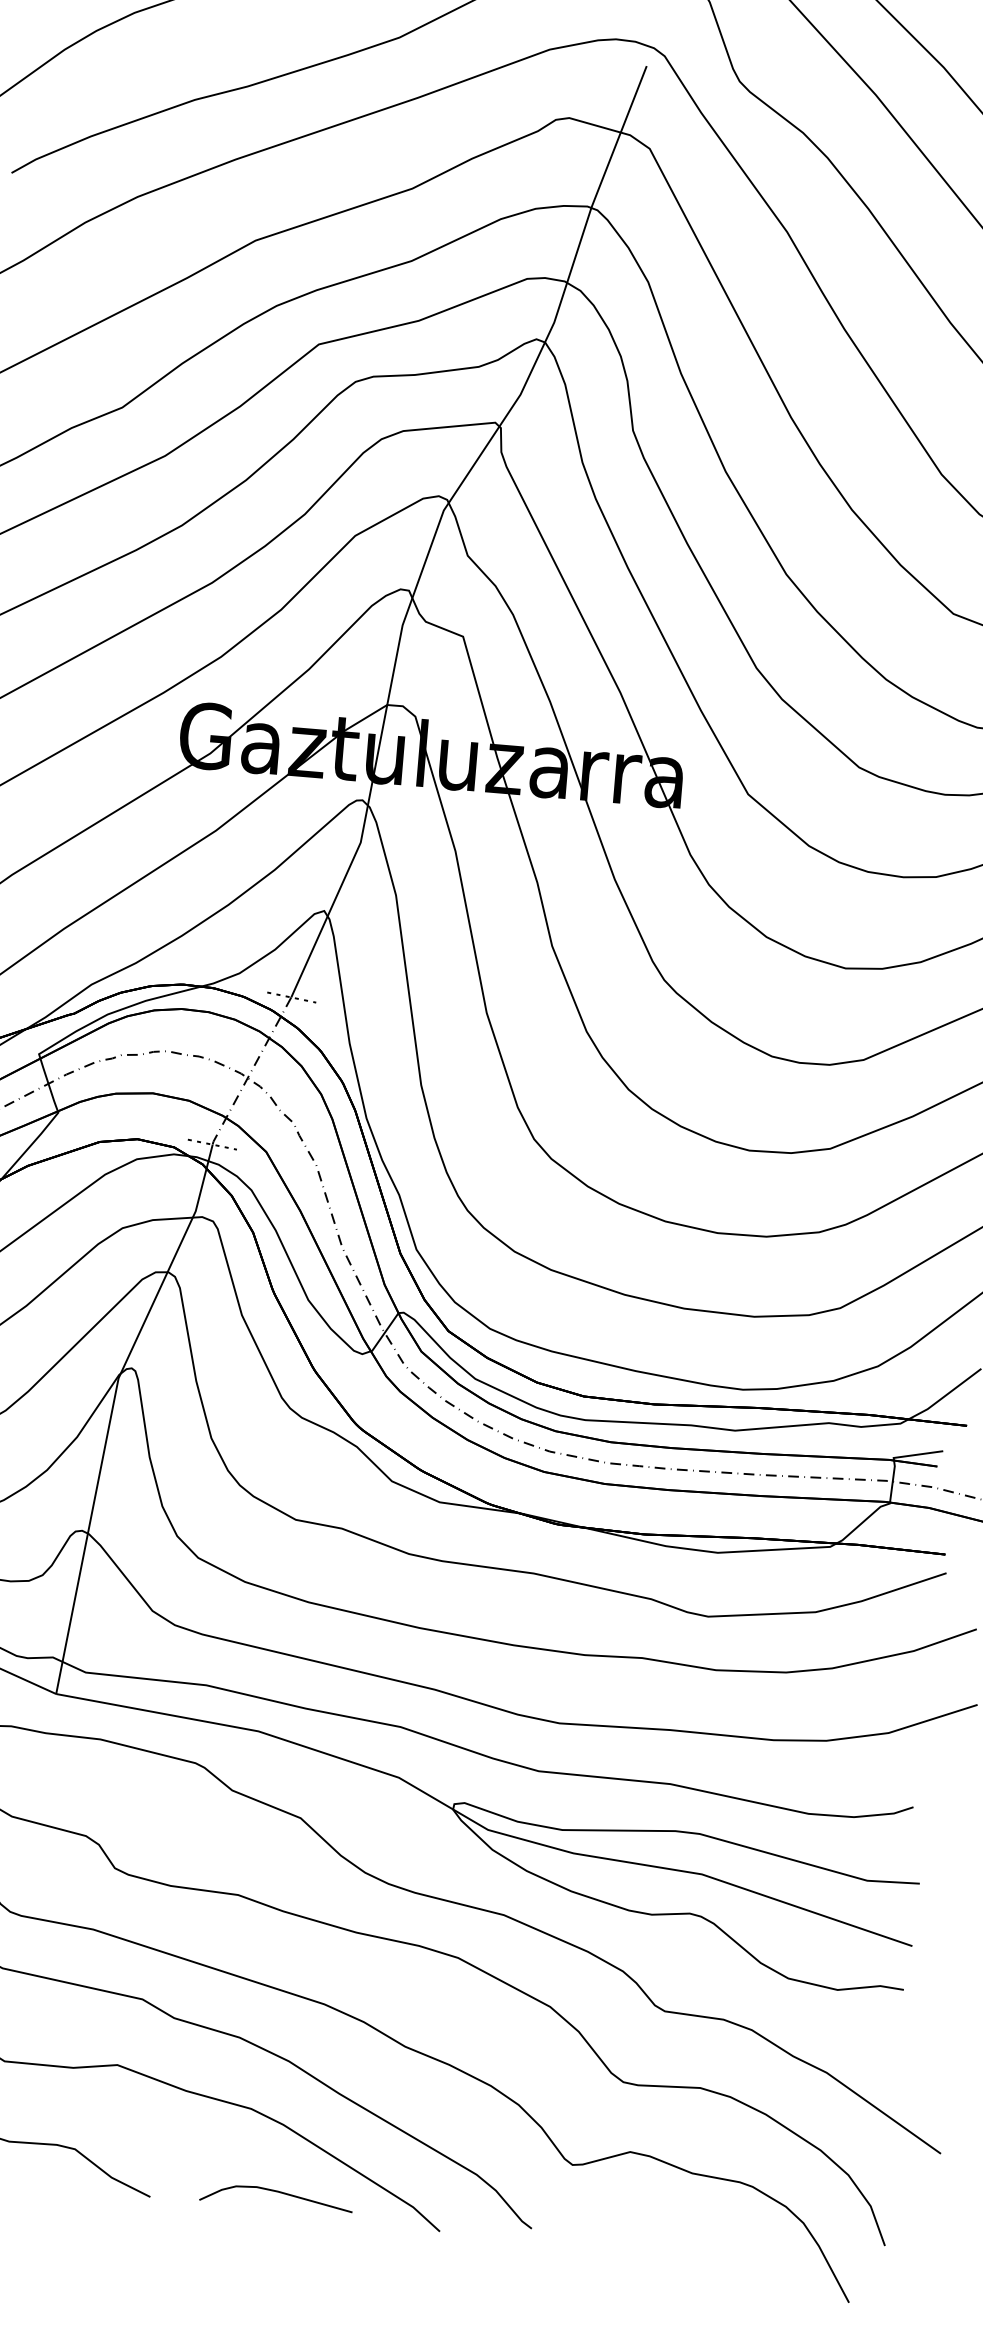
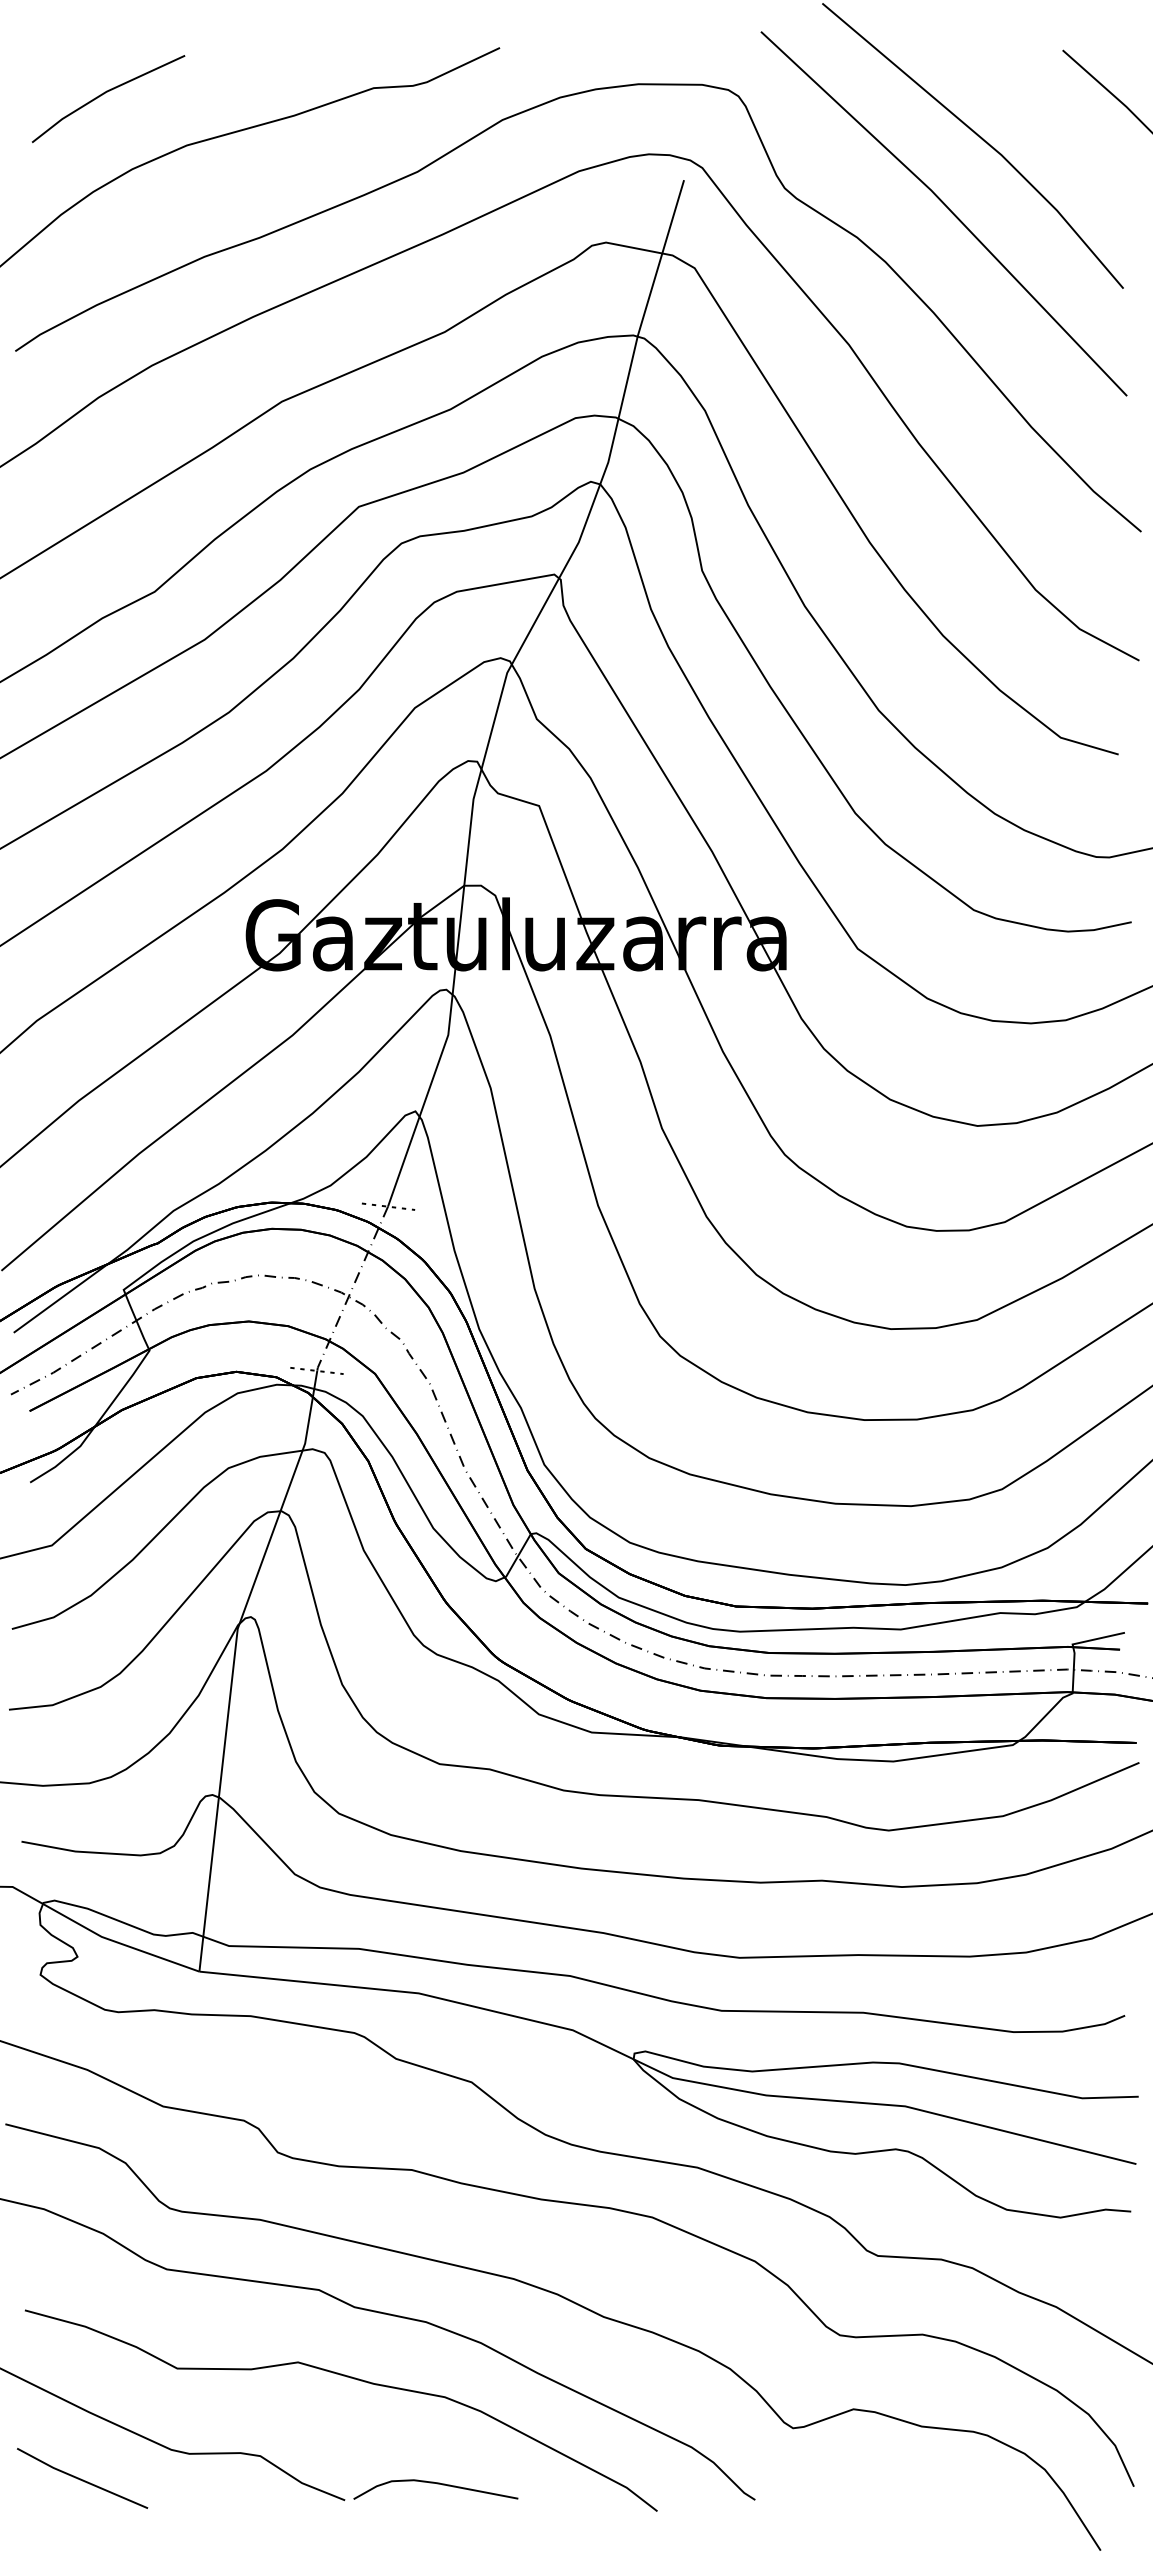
curve: (278, 2192) -> (437, 2484), moved

